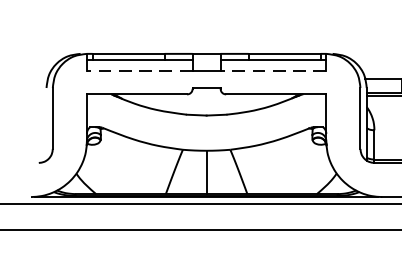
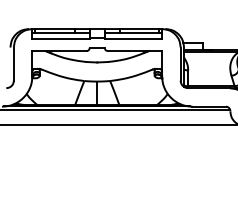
line: (140, 71) -> (61, 38), dashed -> solid
line: (273, 71) -> (133, 38), dashed -> solid

